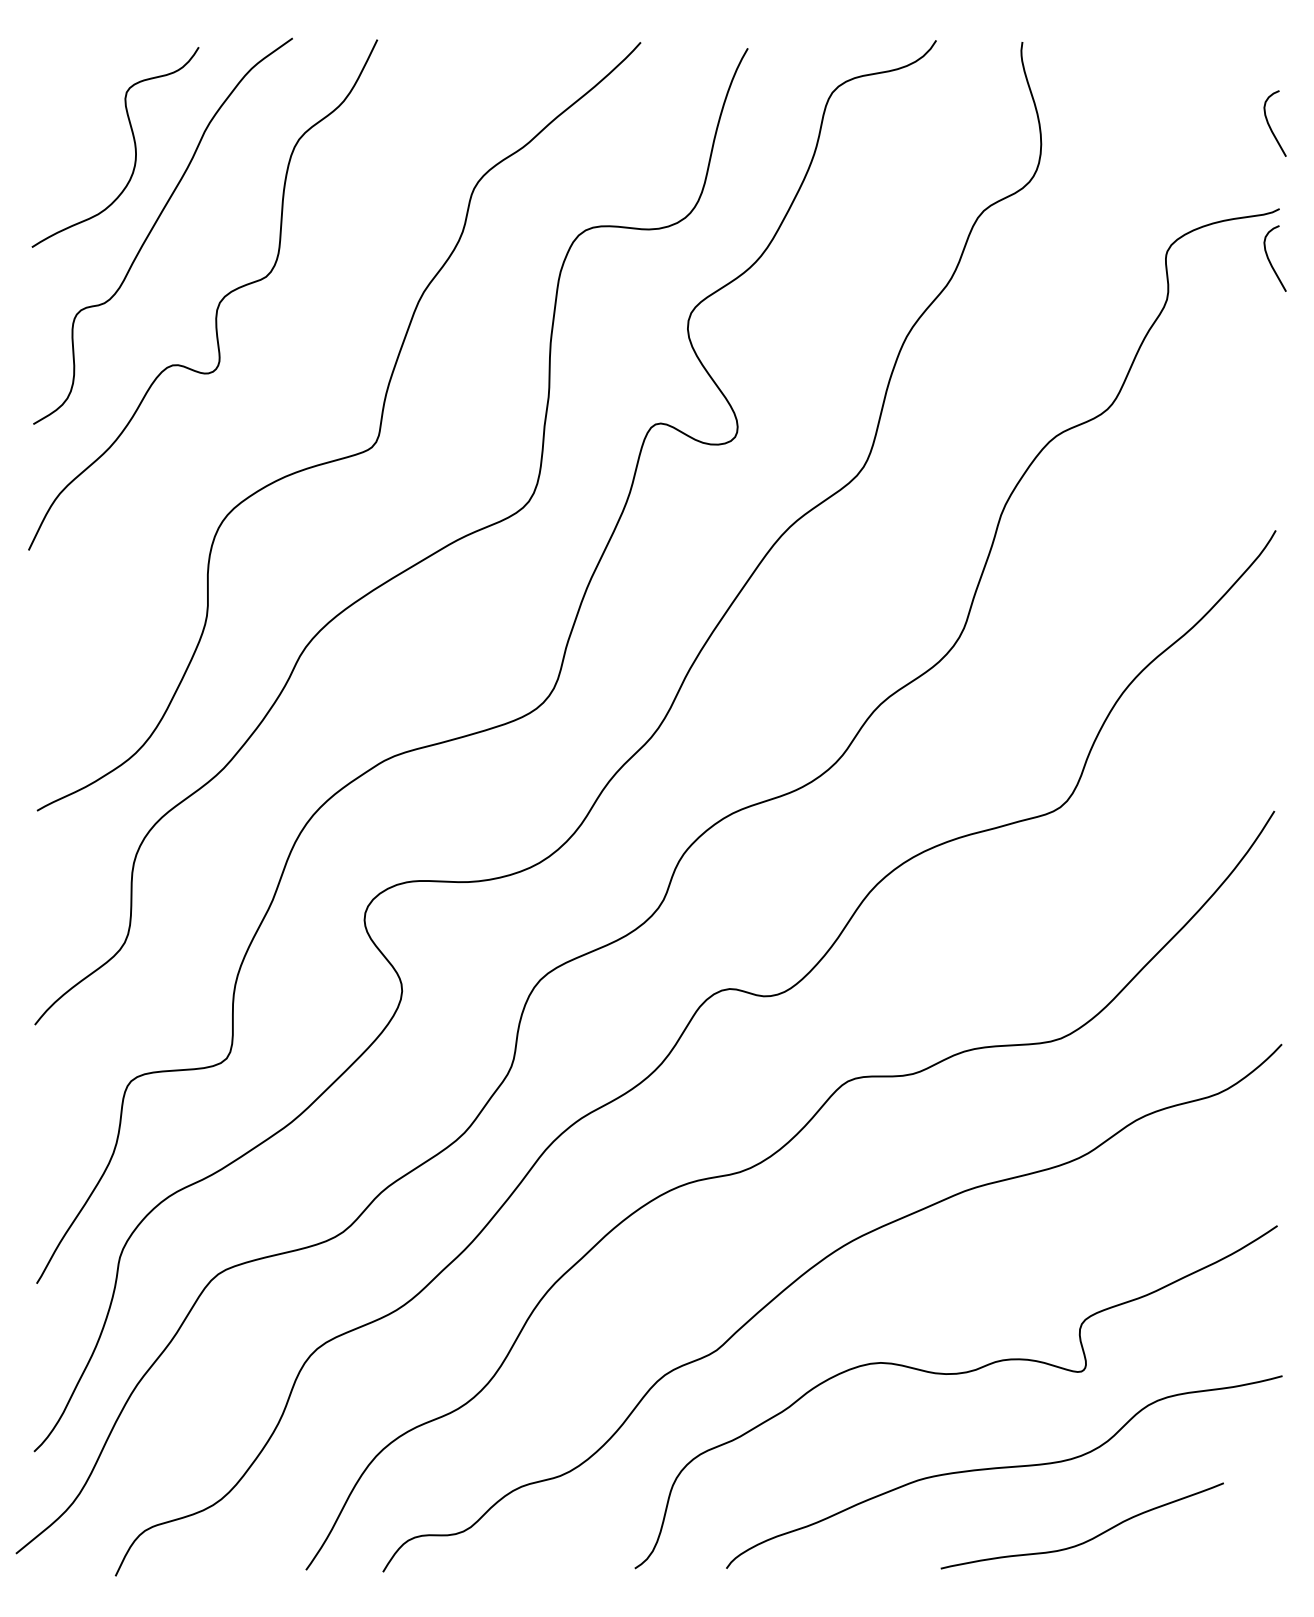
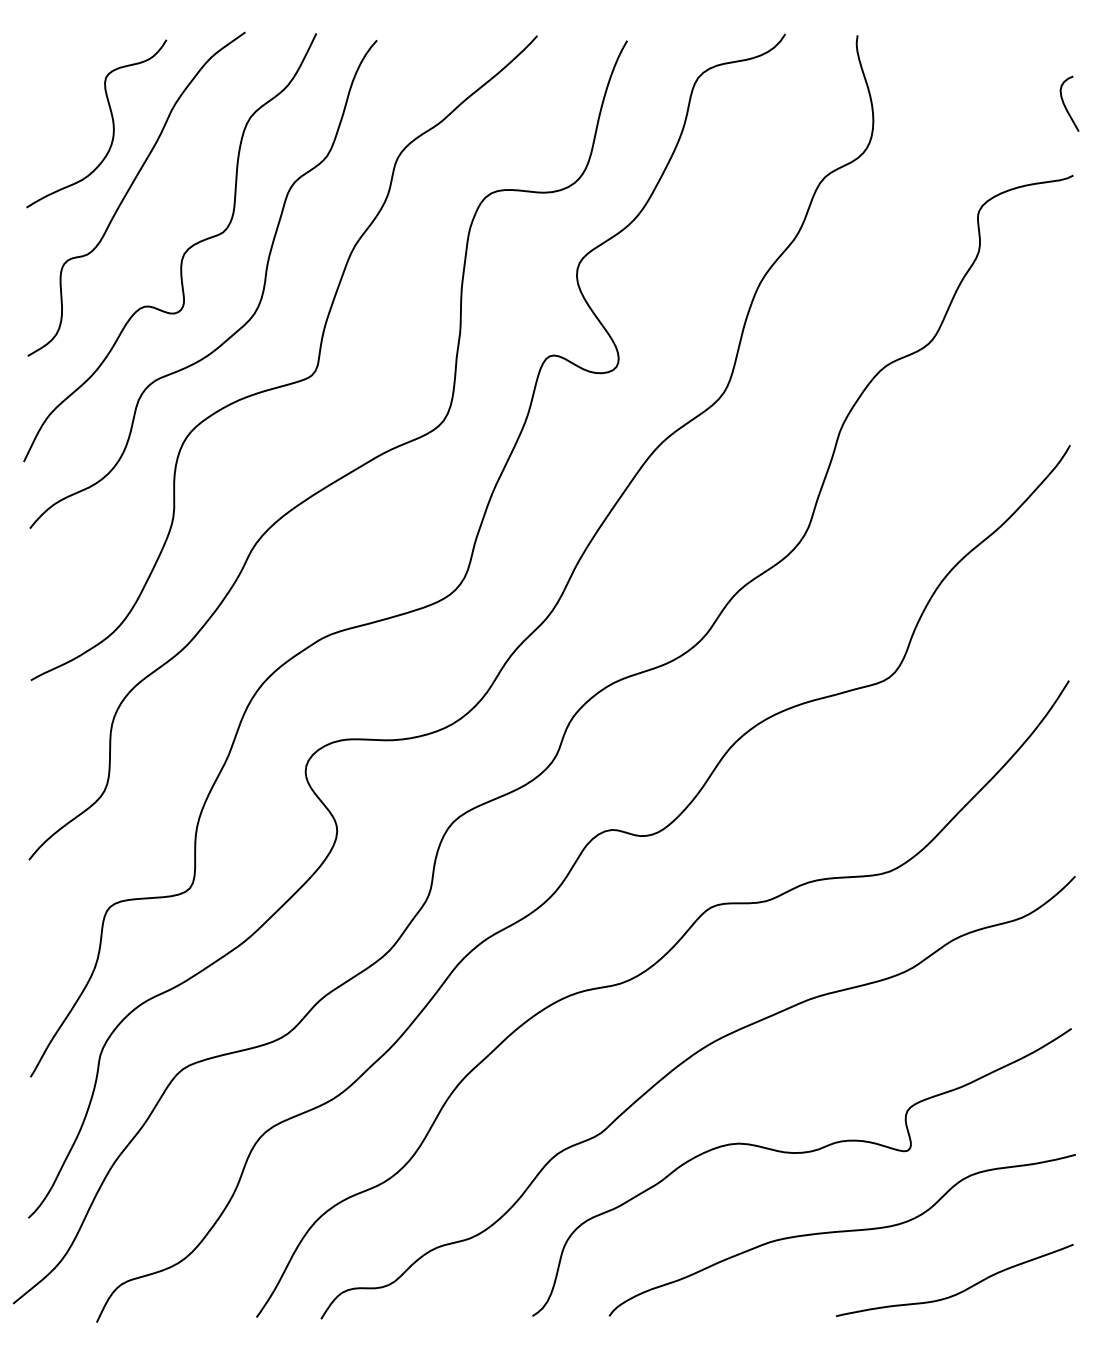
curve: (1270, 260) -> (1065, 218), removed
curve: (288, 388) -> (241, 326), added
curve: (1088, 1539) -> (960, 1291), moved

